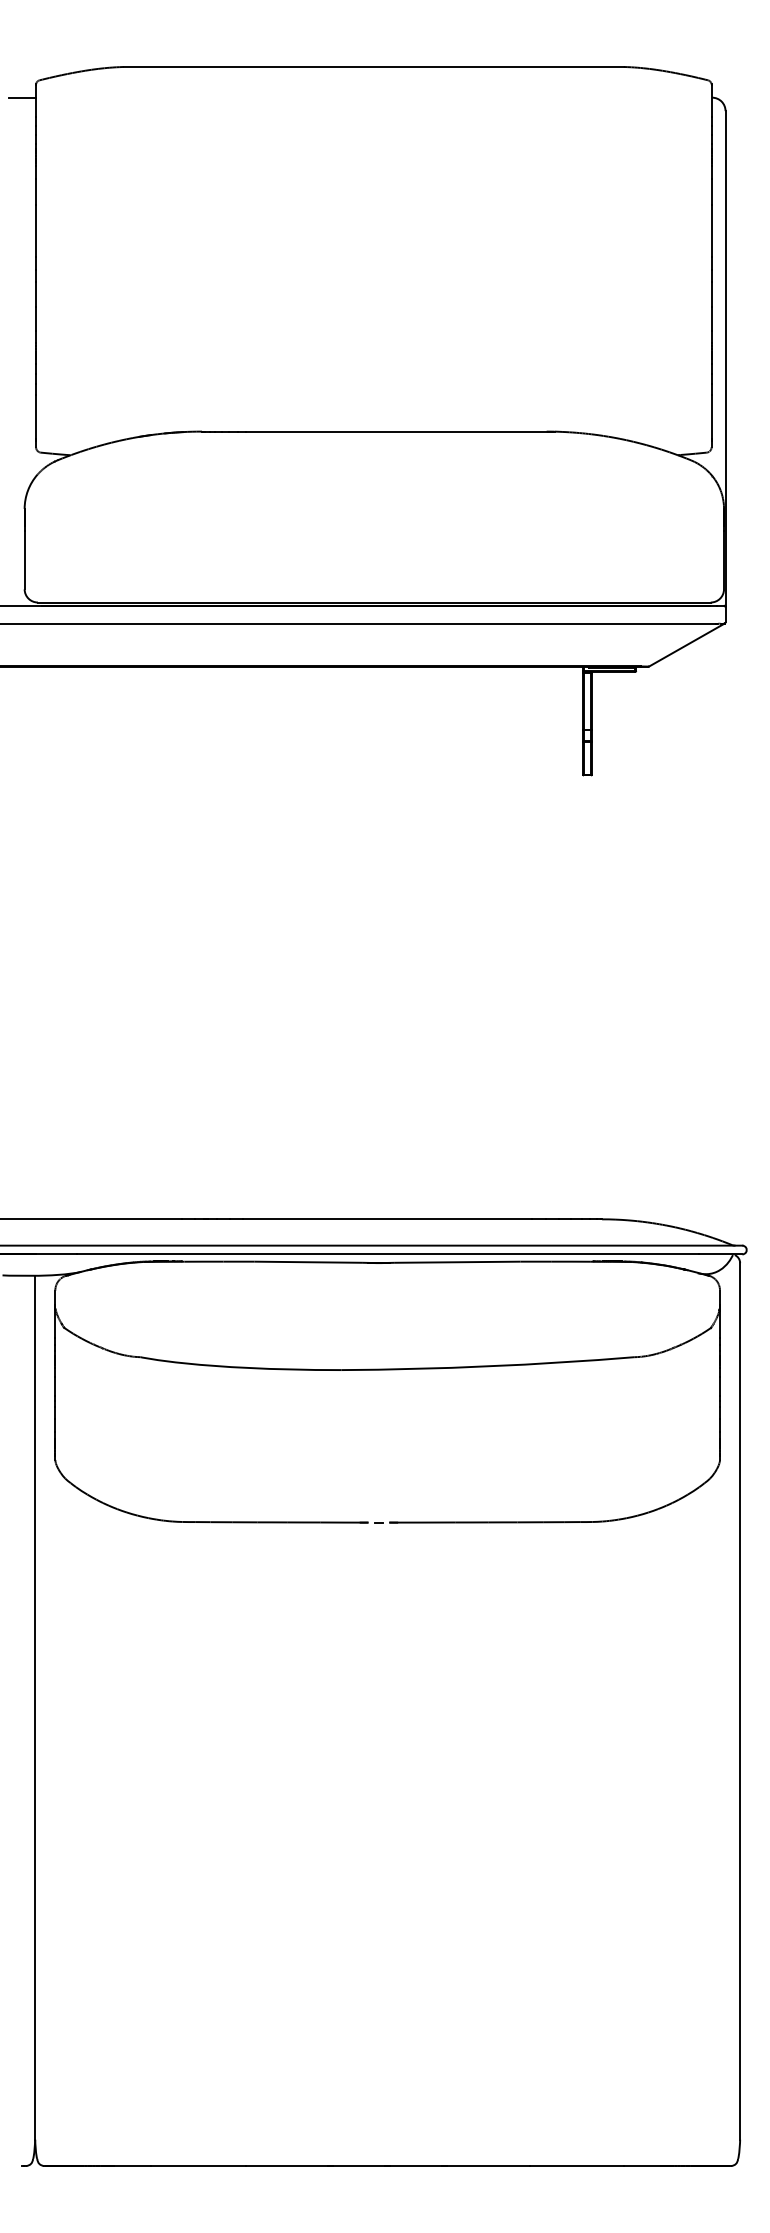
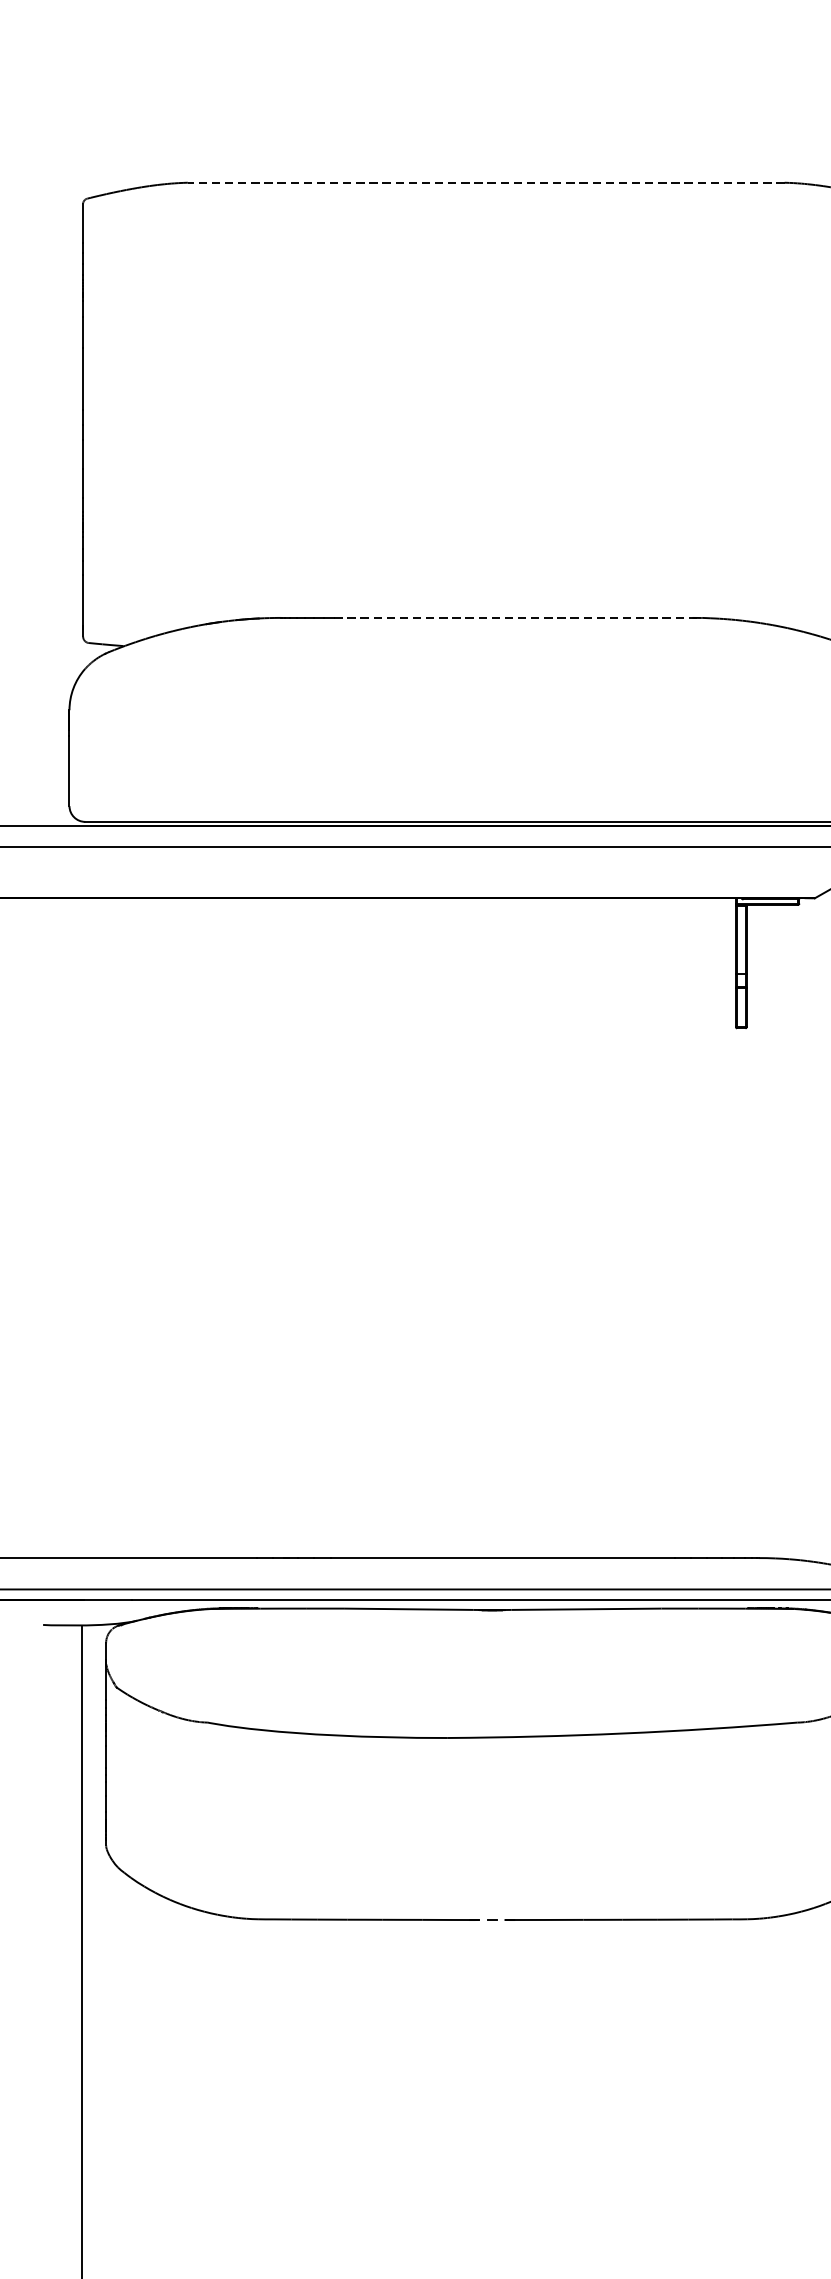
line: (373, 66) -> (485, 182), solid -> dashed
line: (22, 97) -> (66, 219), removed
line: (401, 431) -> (519, 617), solid -> dashed

